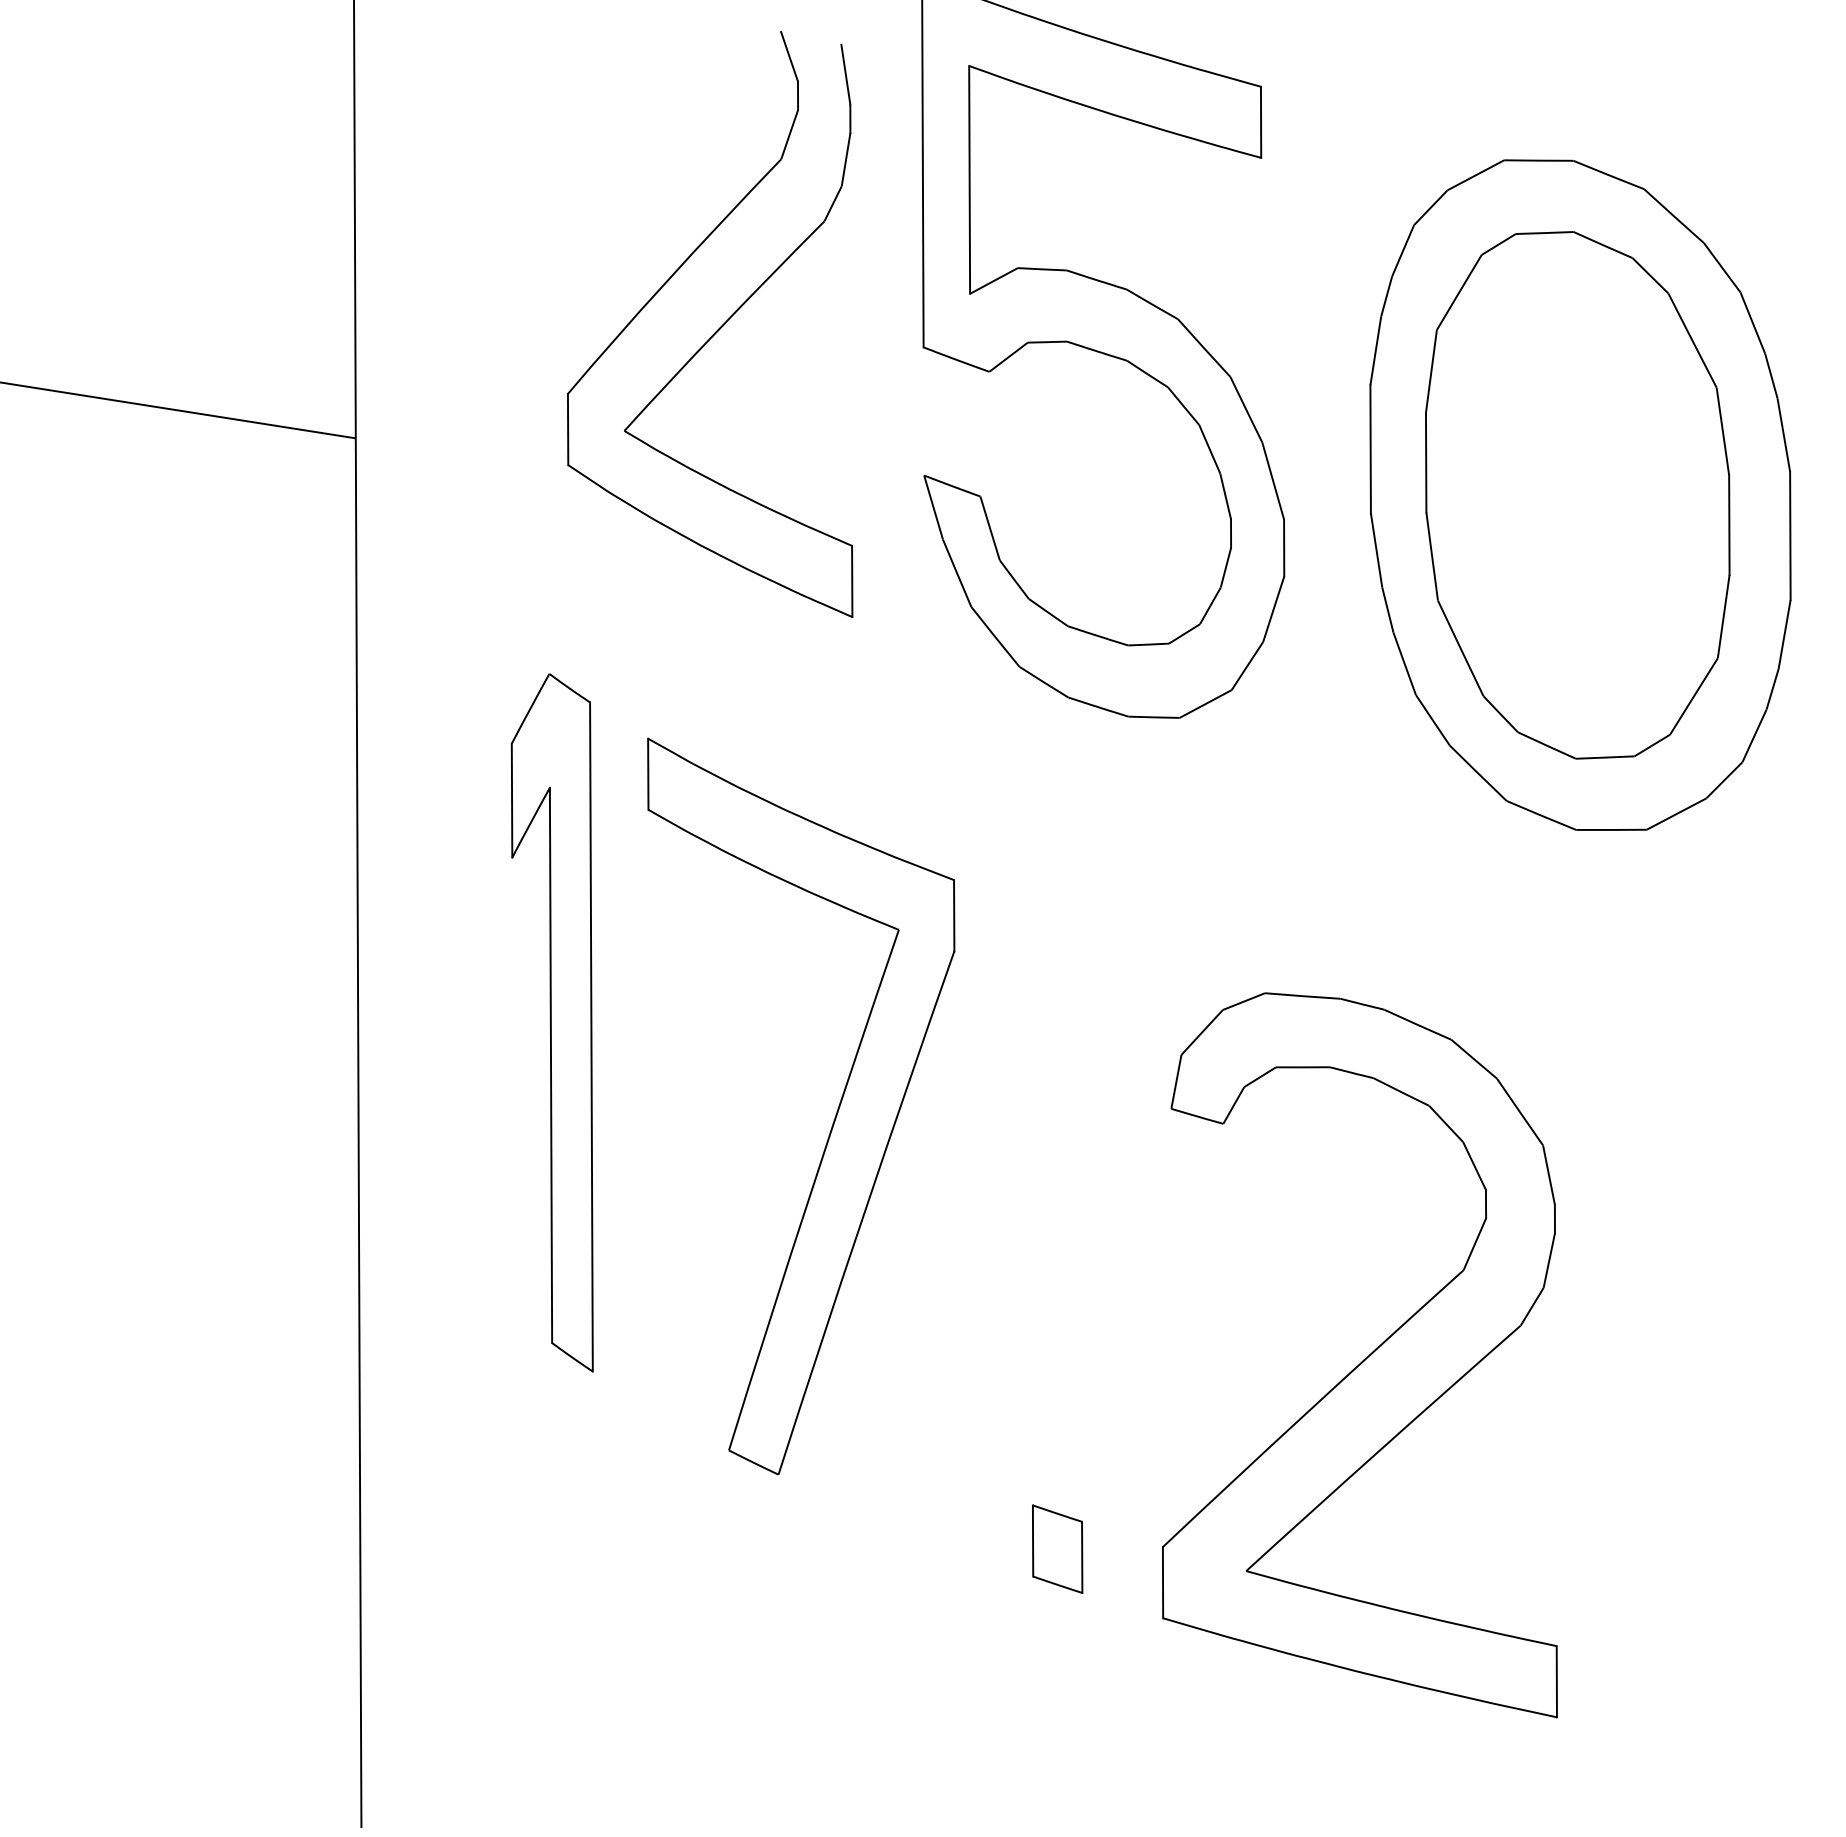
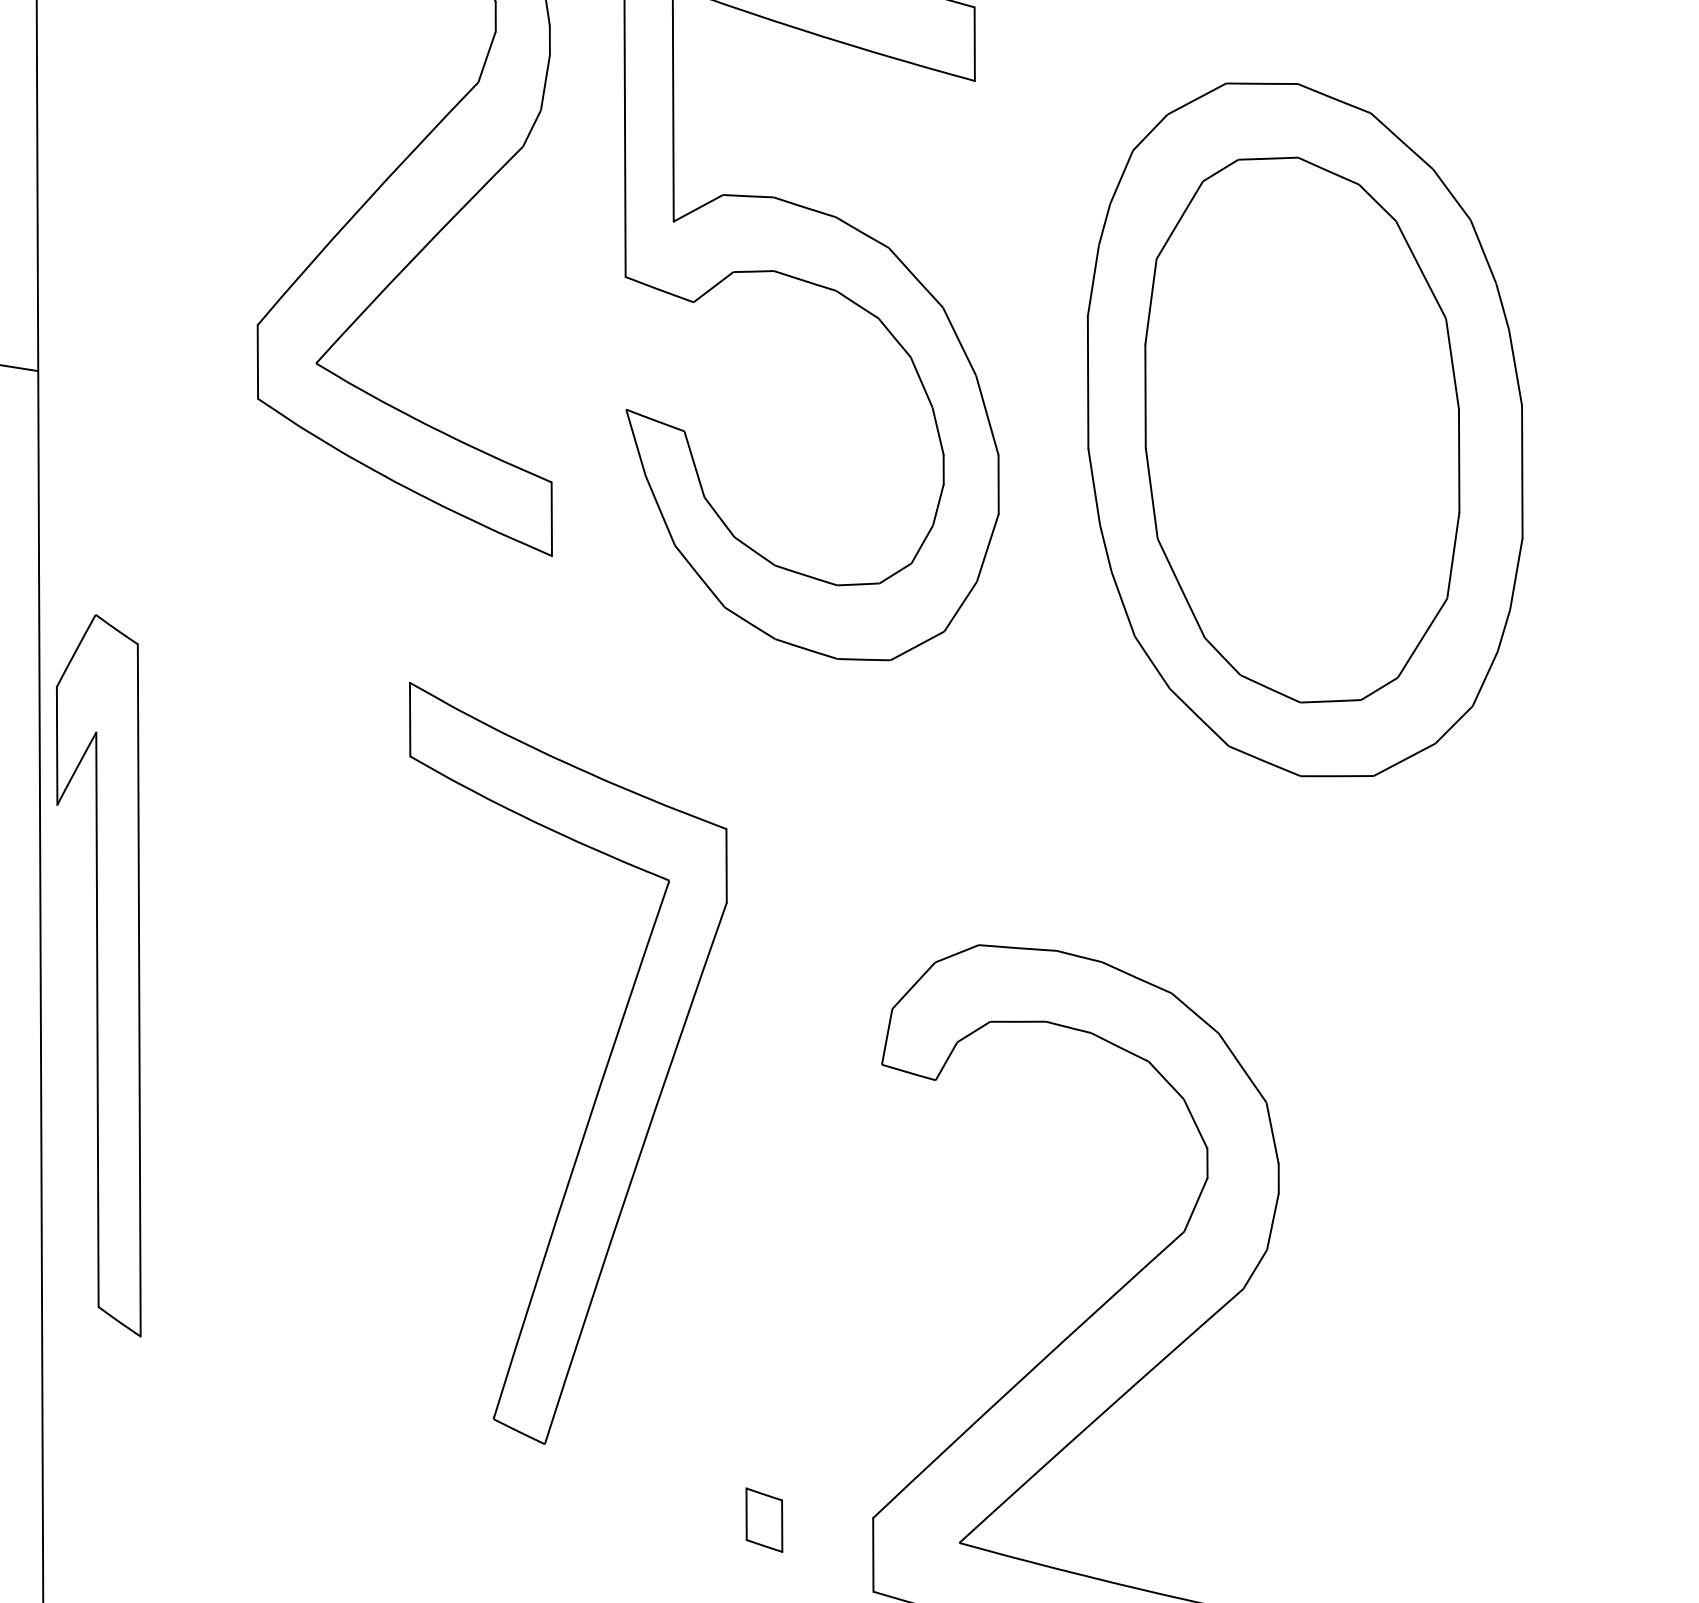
part: (551, 1022) -> (97, 975), moved
part: (834, 1117) -> (602, 1074), moved
part: (1057, 1548) -> (764, 1519), size x0.7

